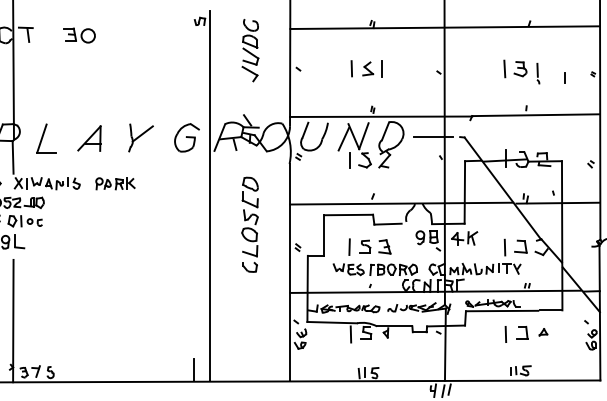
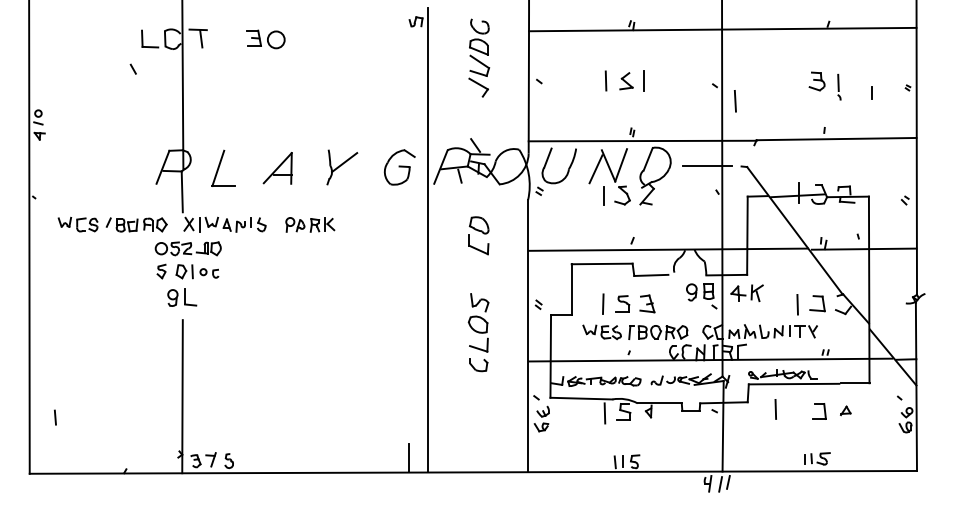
line: (504, 69) -> (735, 101), moved
part: (249, 241) -> (478, 332), moved
line: (505, 334) -> (775, 409), moved

